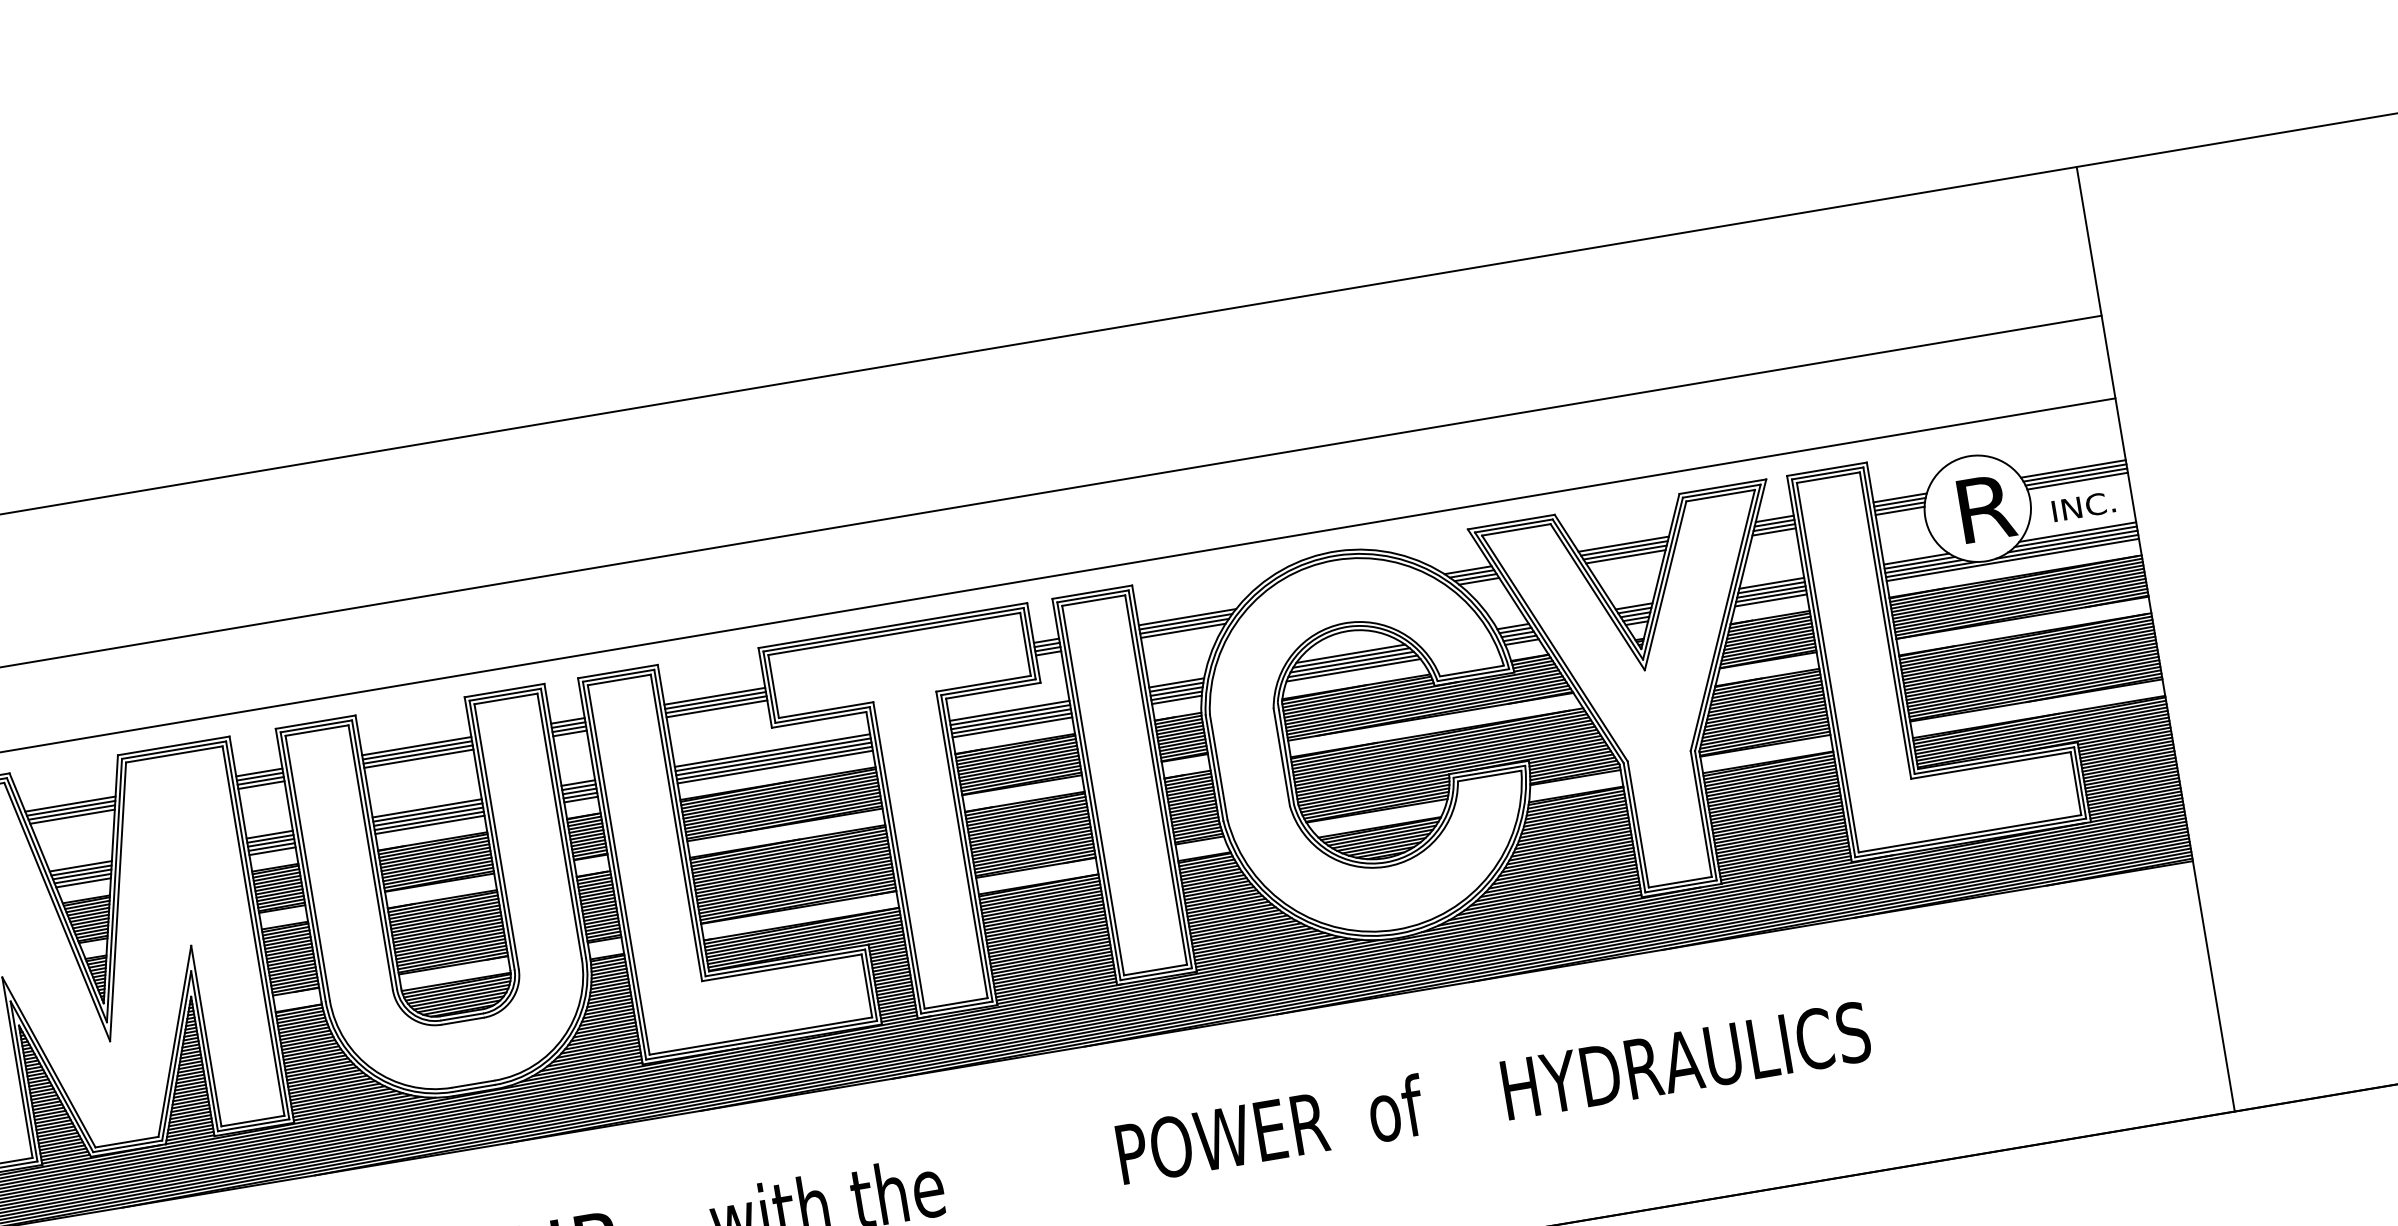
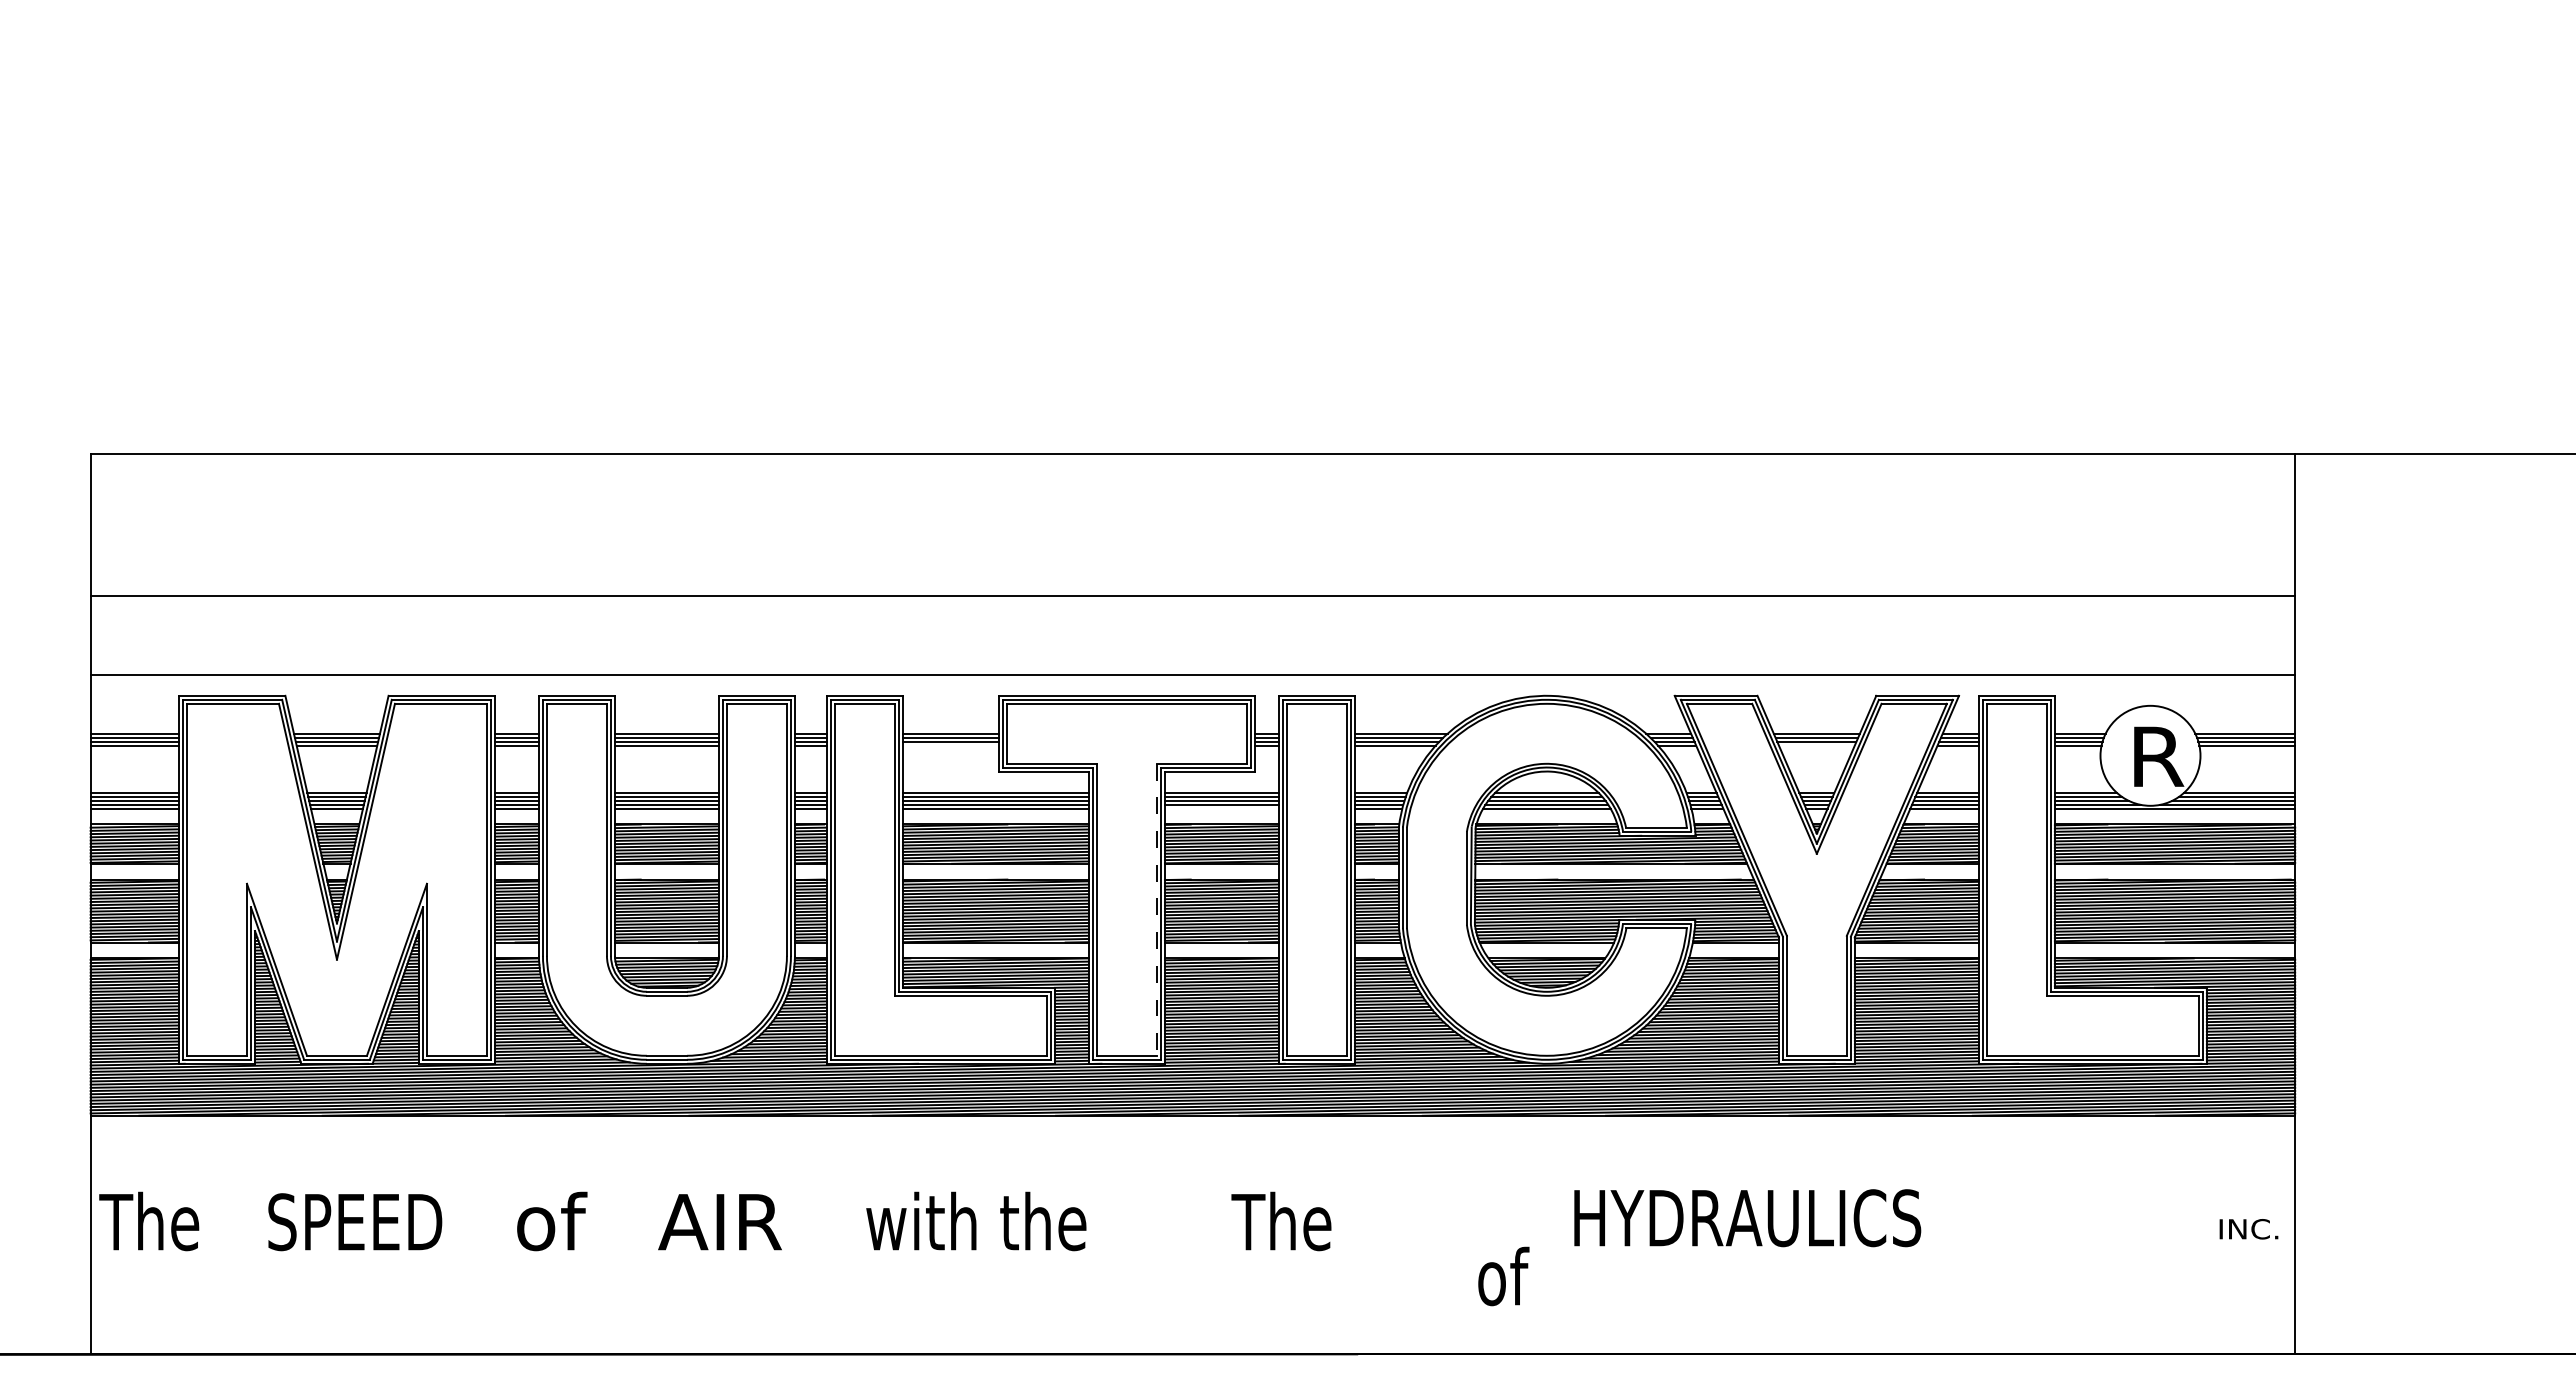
text: (2083, 506) -> (2248, 1229), moved
line: (1625, 556) -> (1816, 745), removed
line: (716, 708) -> (950, 745), removed
line: (1011, 727) -> (1221, 808), removed
line: (961, 844) -> (1156, 909), solid -> dashed
text: (1686, 1061) -> (1747, 1218), moved
text: (1396, 1108) -> (1503, 1276), moved
text: (1210, 1139) -> (1341, 1221), POWER -> The

